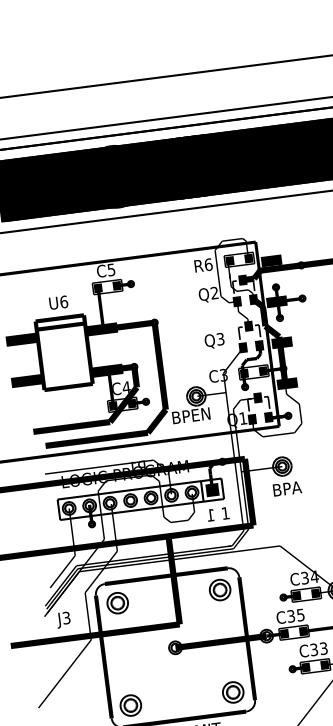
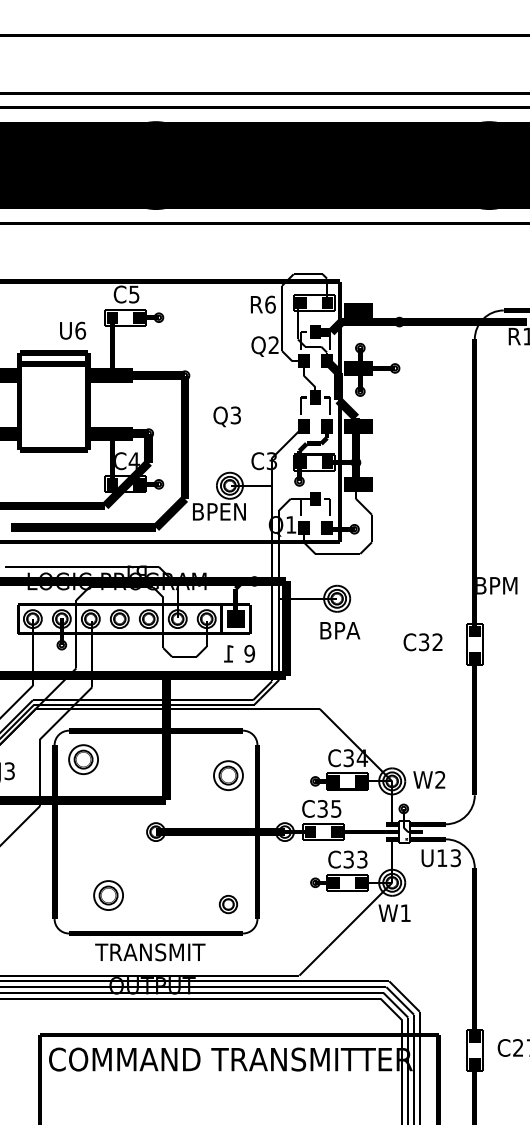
text: (58, 302) -> (72, 330), moved
text: (214, 340) -> (226, 416), moved
text: (225, 513) -> (249, 653), 1 -> 9
part: (220, 589) -> (228, 775), moved
part: (233, 692) -> (228, 904), size x0.6
part: (130, 705) -> (108, 895), moved

